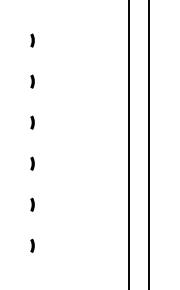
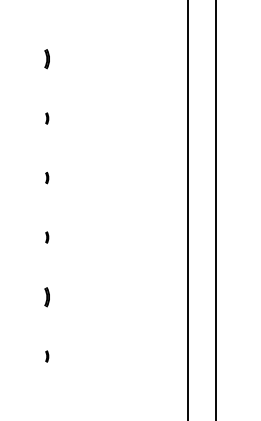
part: (32, 81) -> (47, 118), size x0.6
part: (32, 122) -> (47, 177), size x0.6
part: (32, 163) -> (47, 237), size x0.6
part: (32, 245) -> (47, 356), size x0.6

